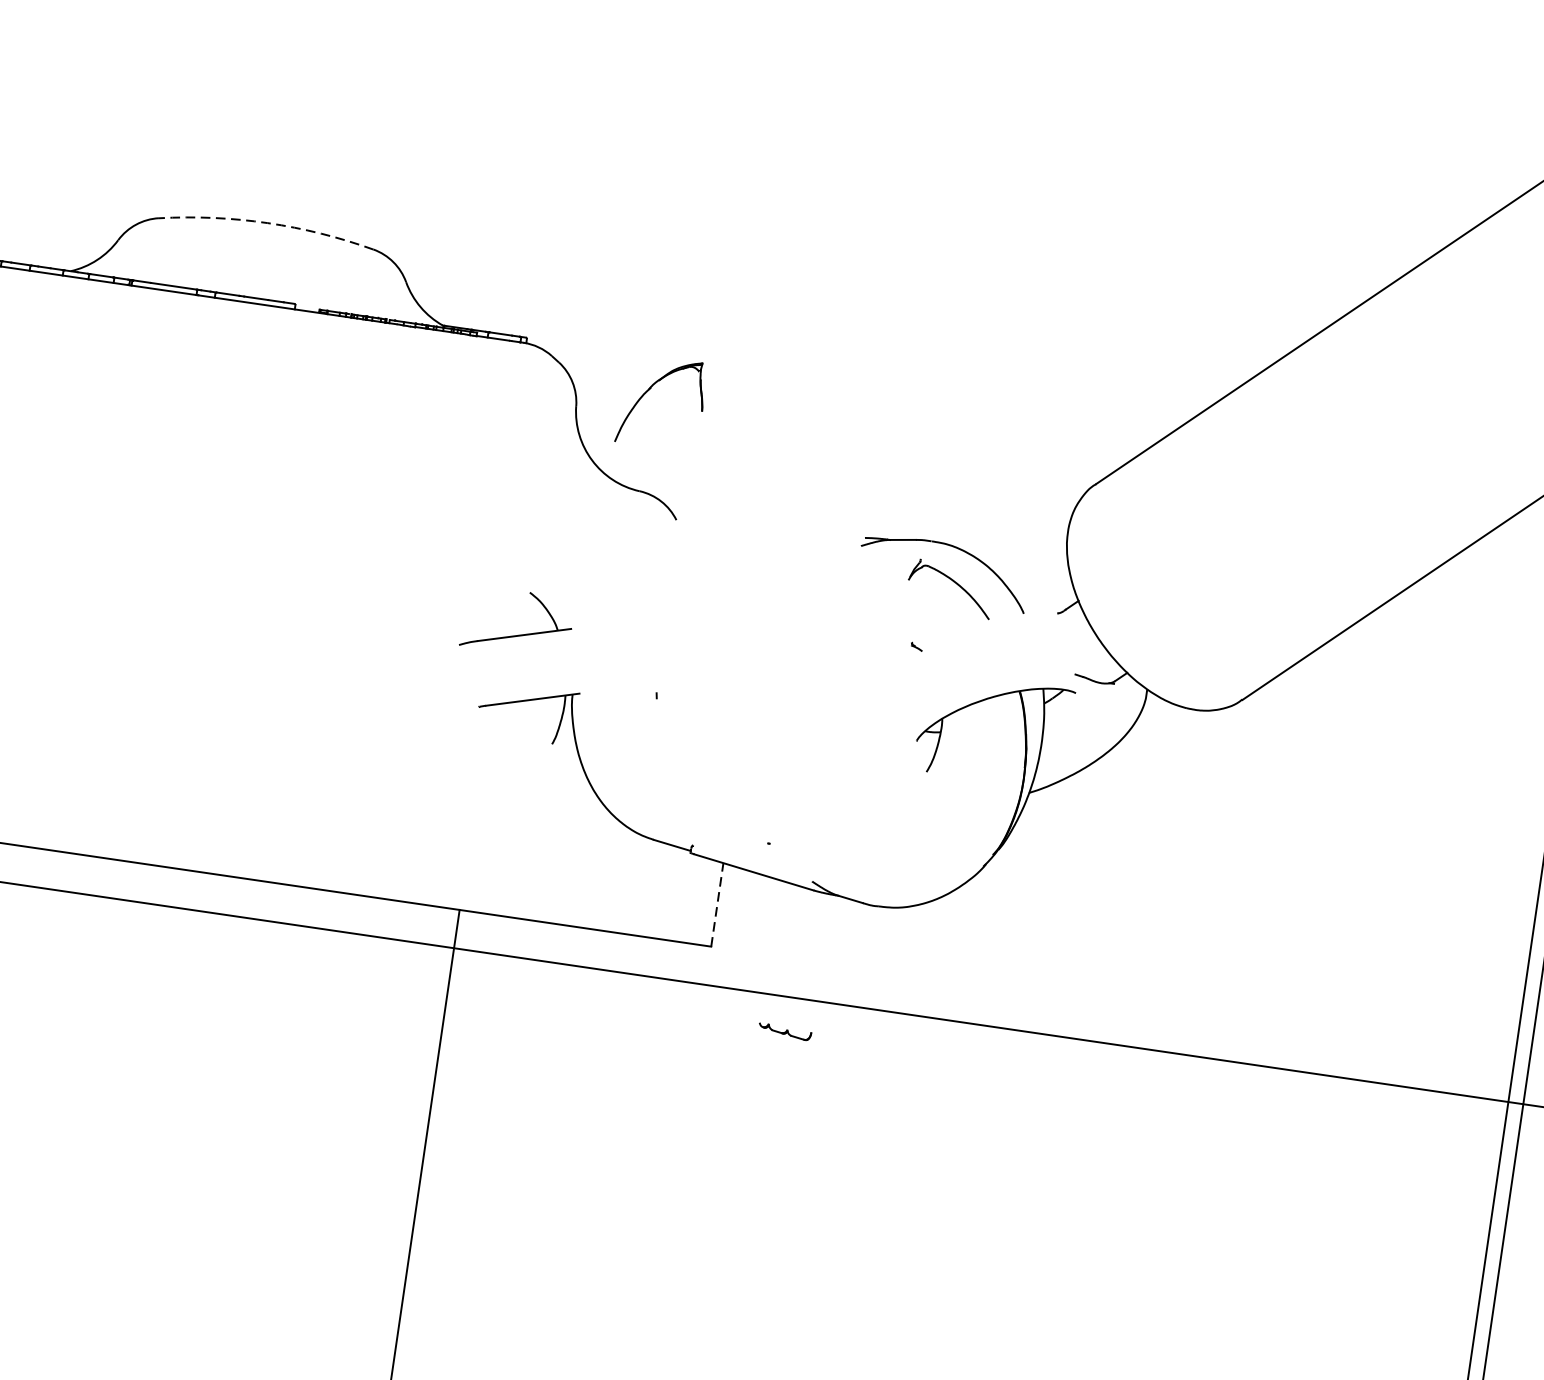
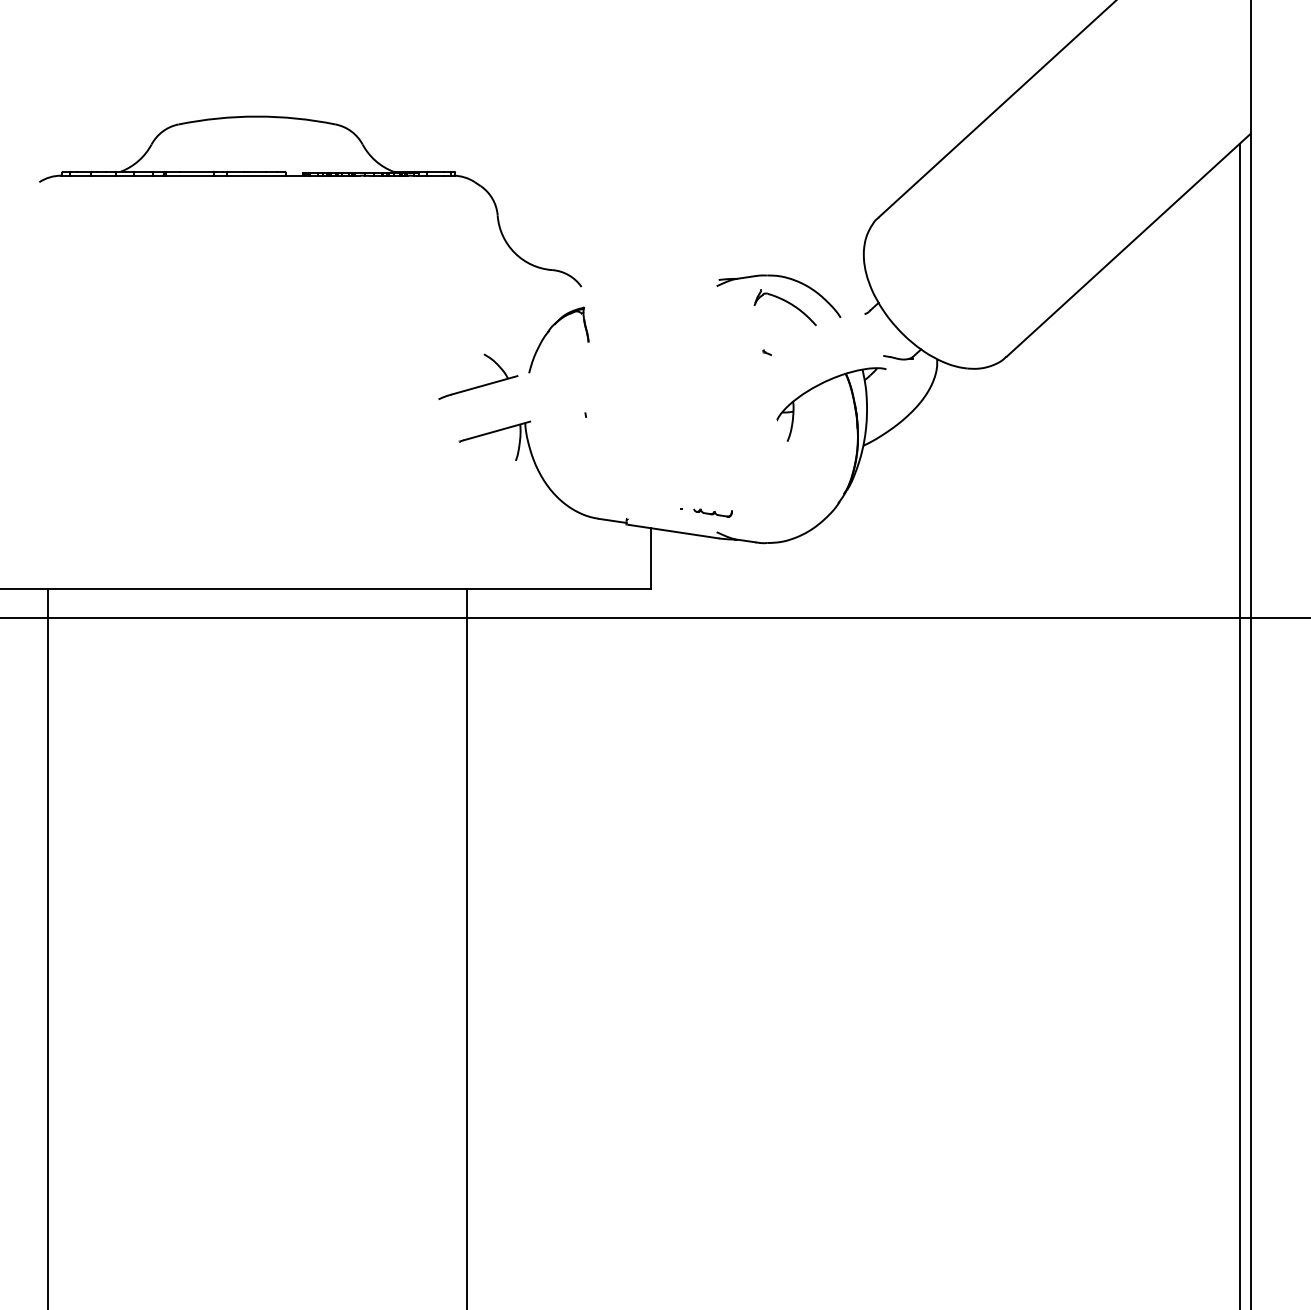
arc: (268, 223) -> (257, 116), dashed -> solid
part: (650, 390) -> (549, 332), moved
line: (717, 904) -> (651, 558), dashed -> solid
part: (784, 1031) -> (712, 512), moved

